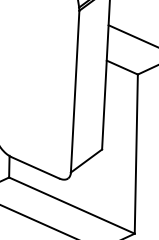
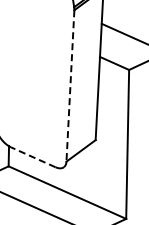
line: (75, 91) -> (70, 85), solid -> dashed
line: (34, 168) -> (32, 157), solid -> dashed

